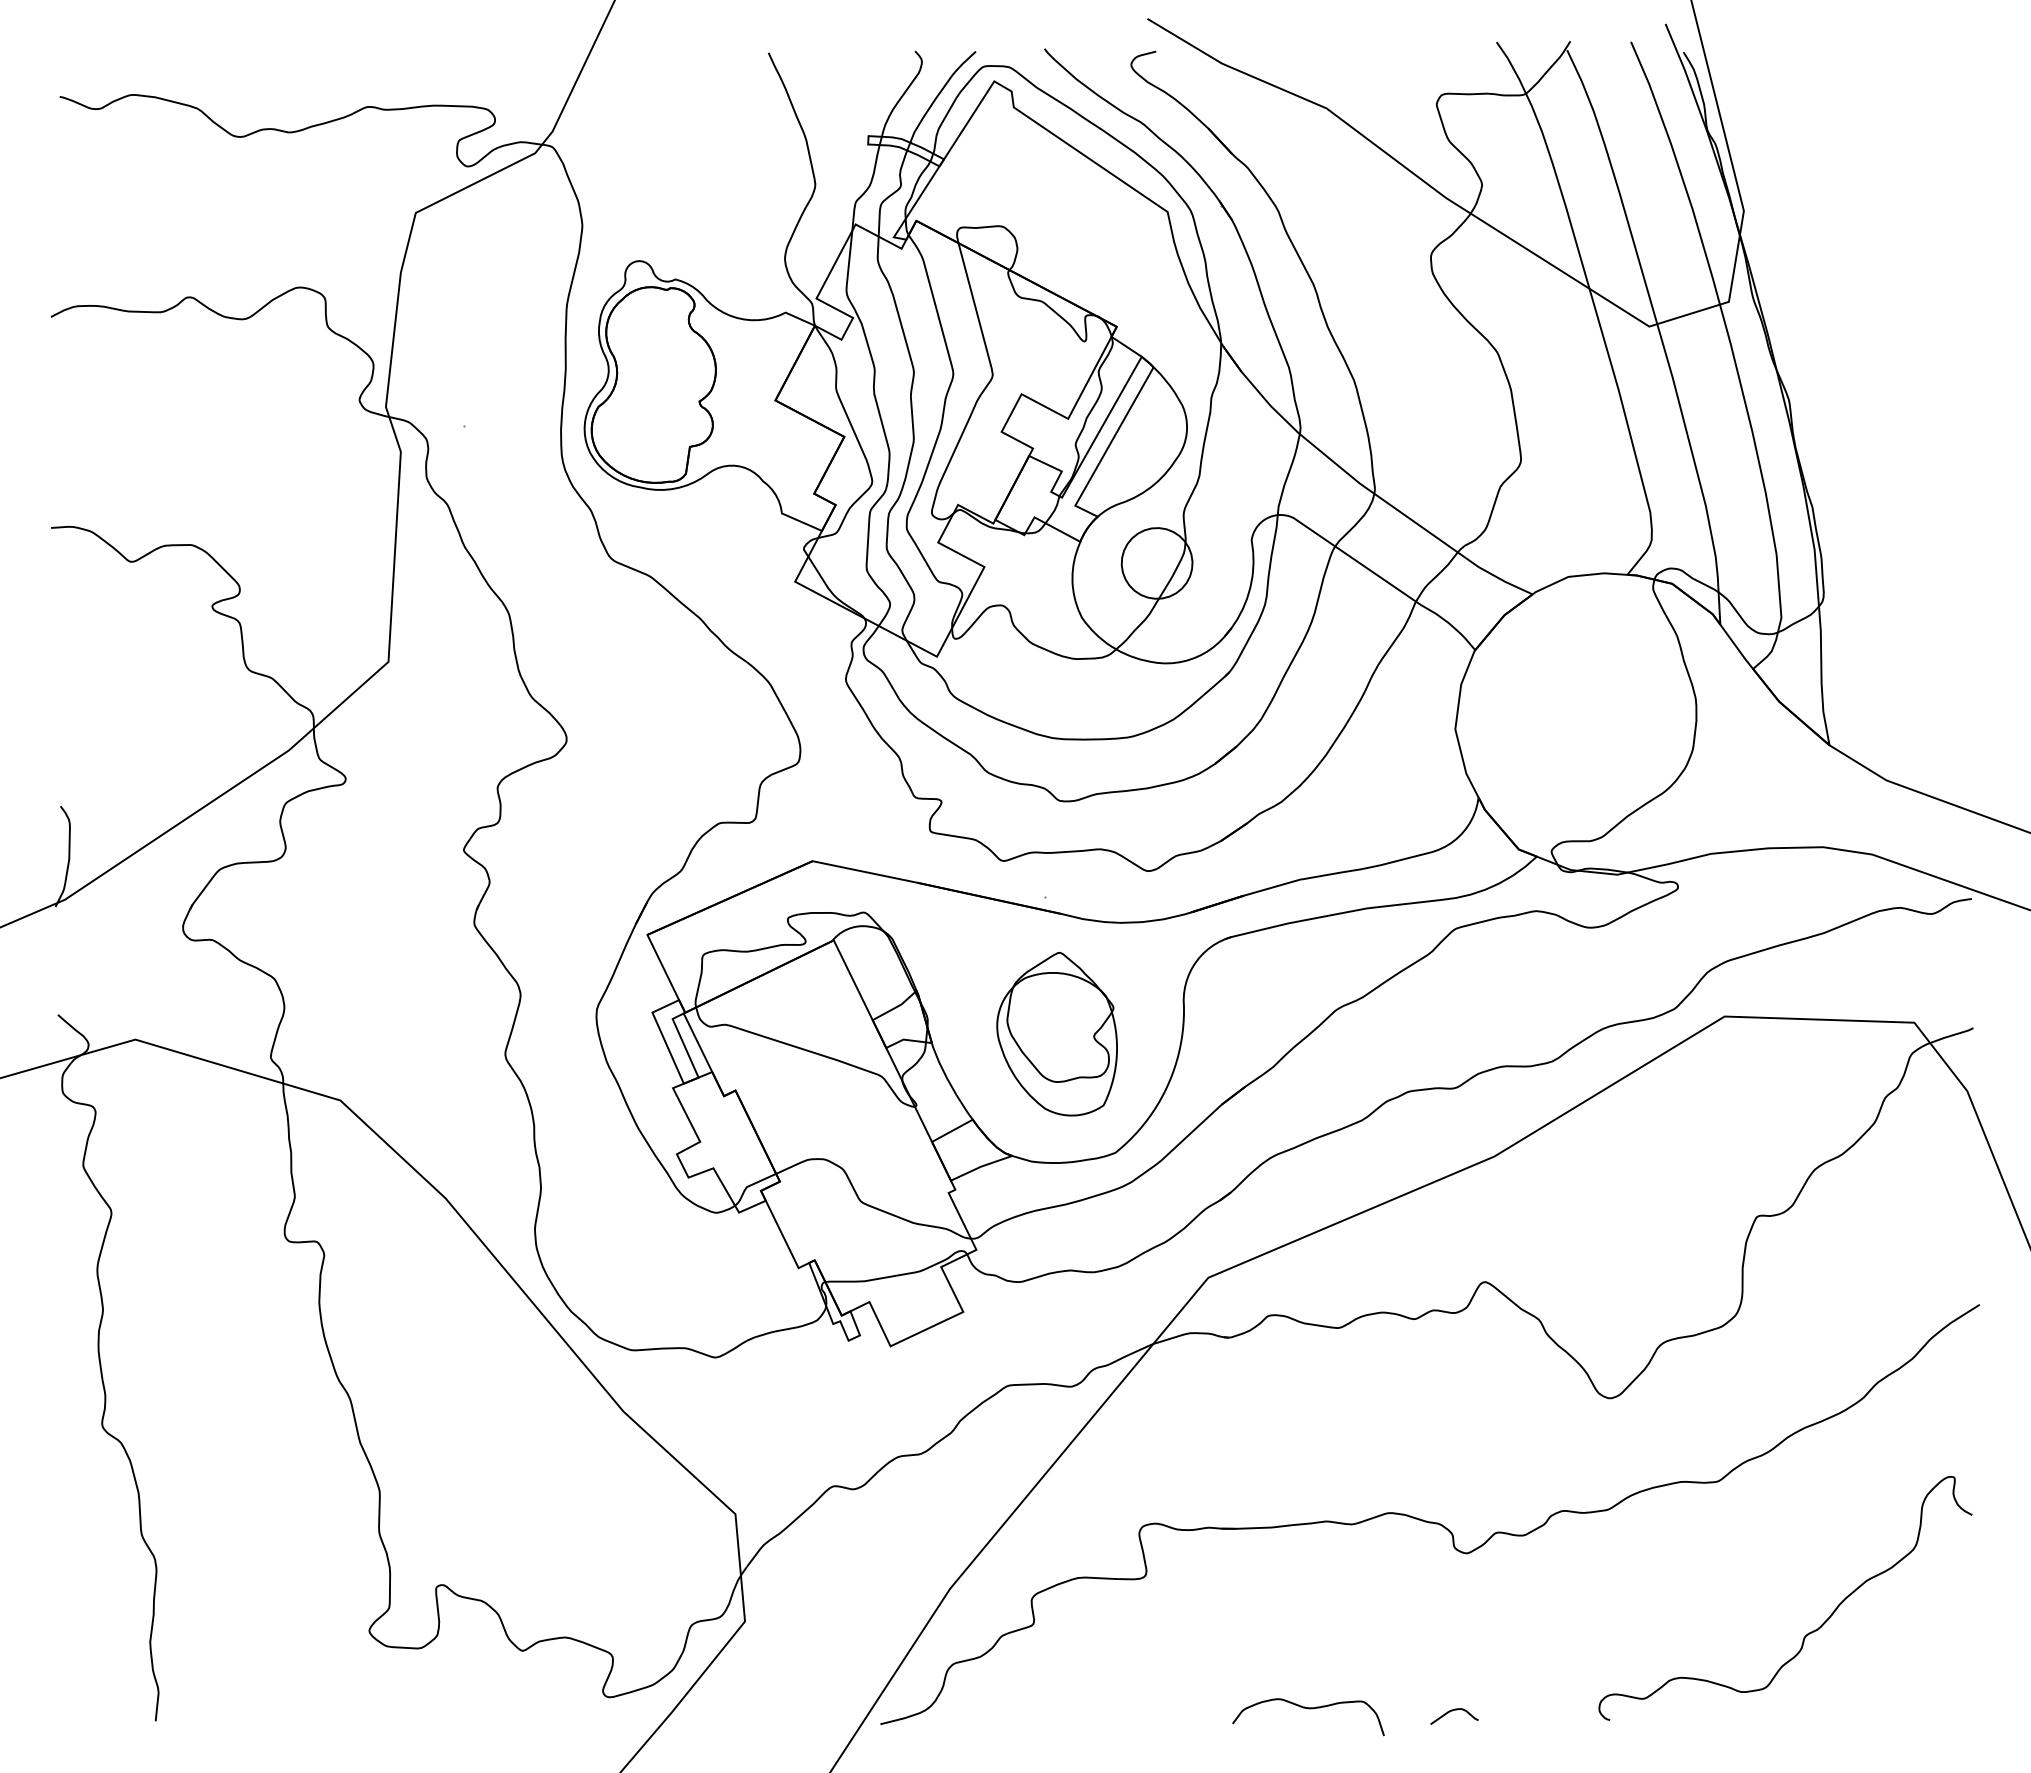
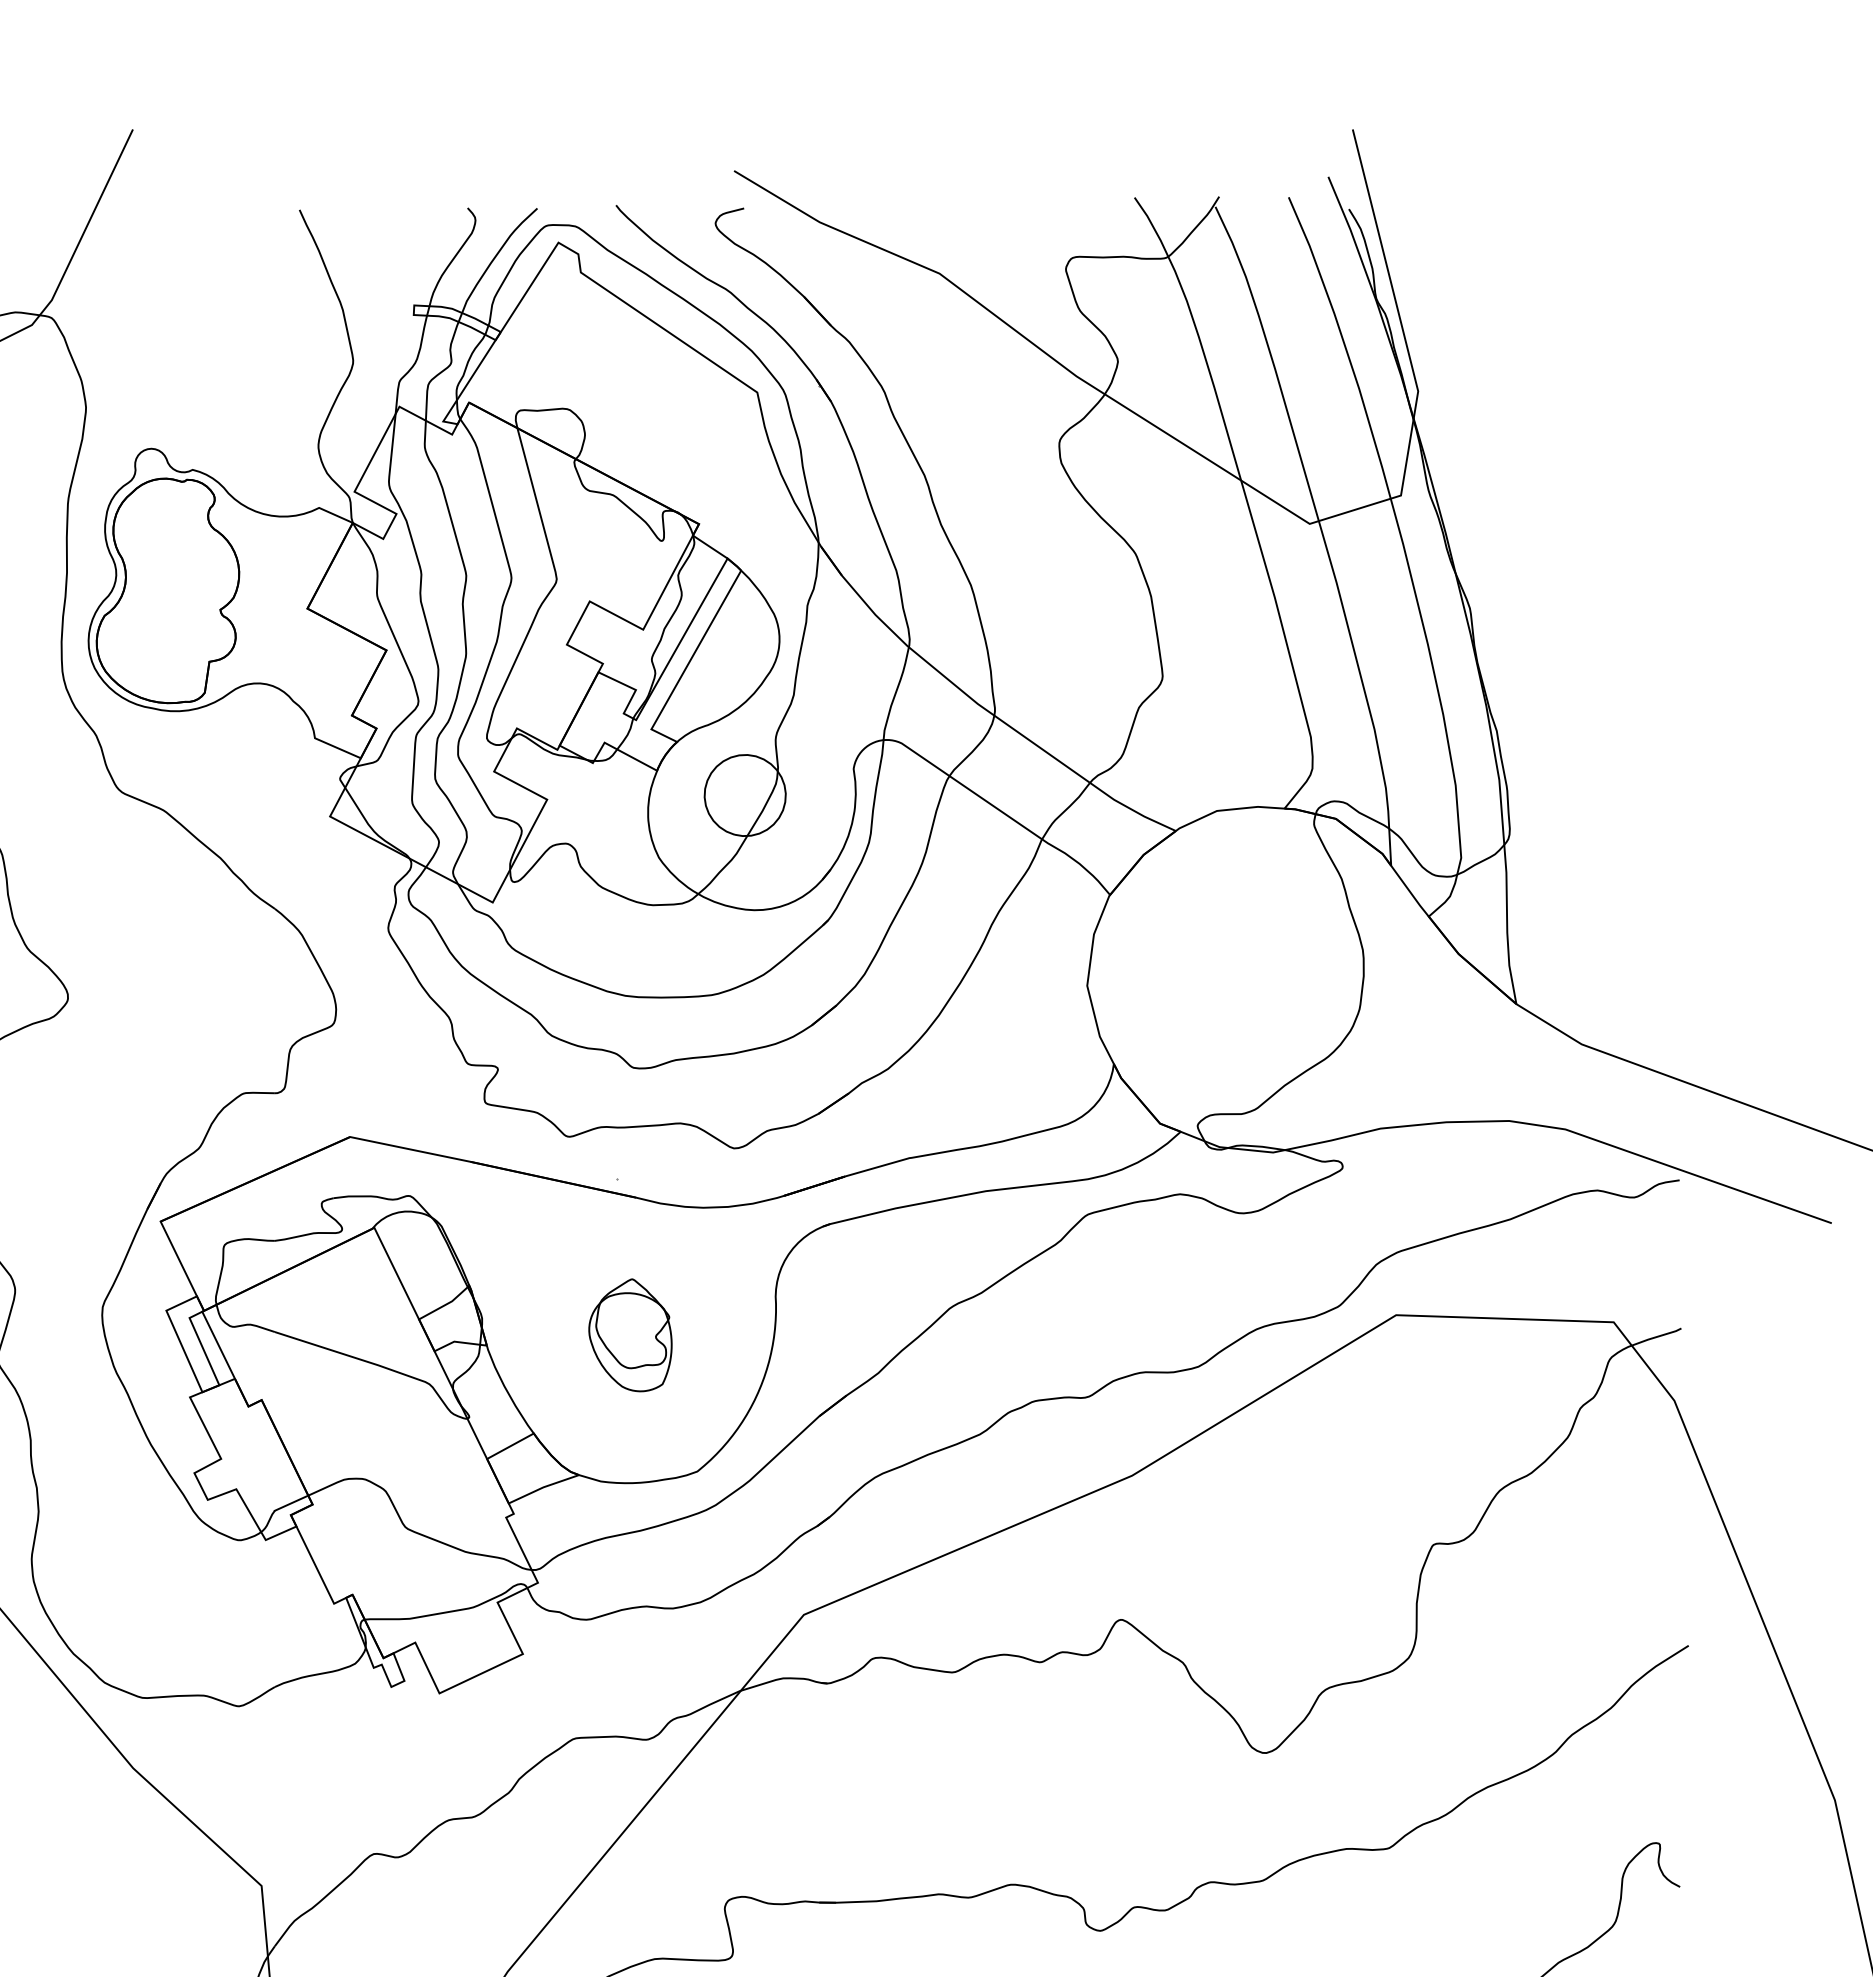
part: (1056, 1033) -> (629, 1334), size x0.6

